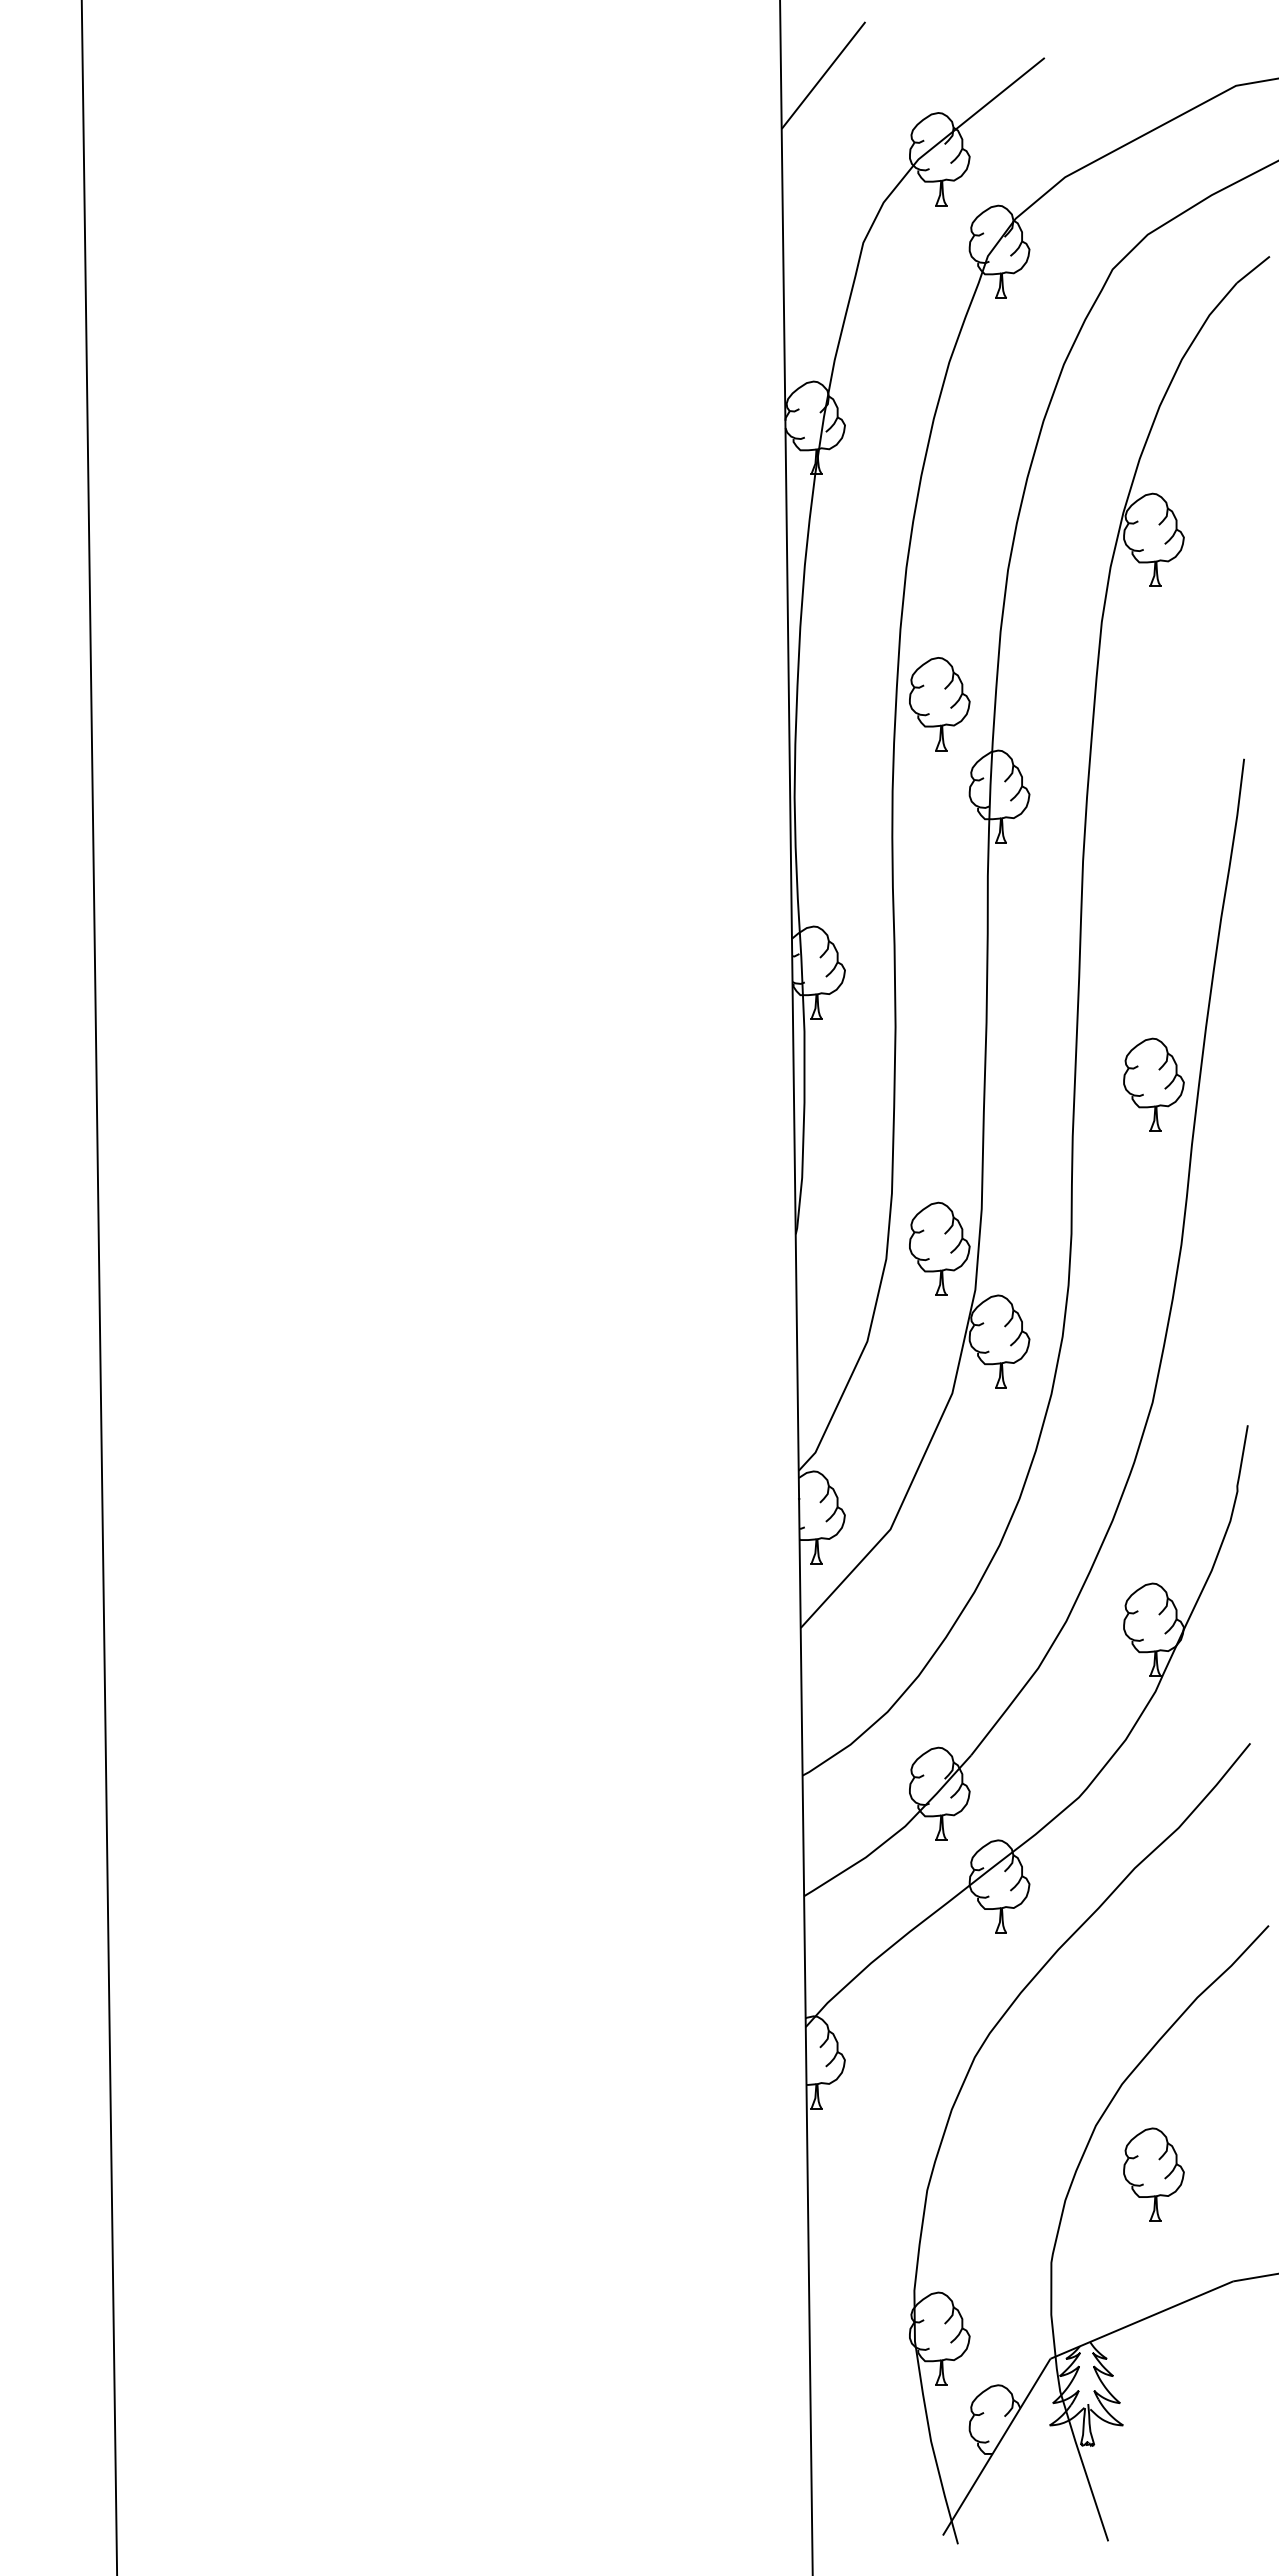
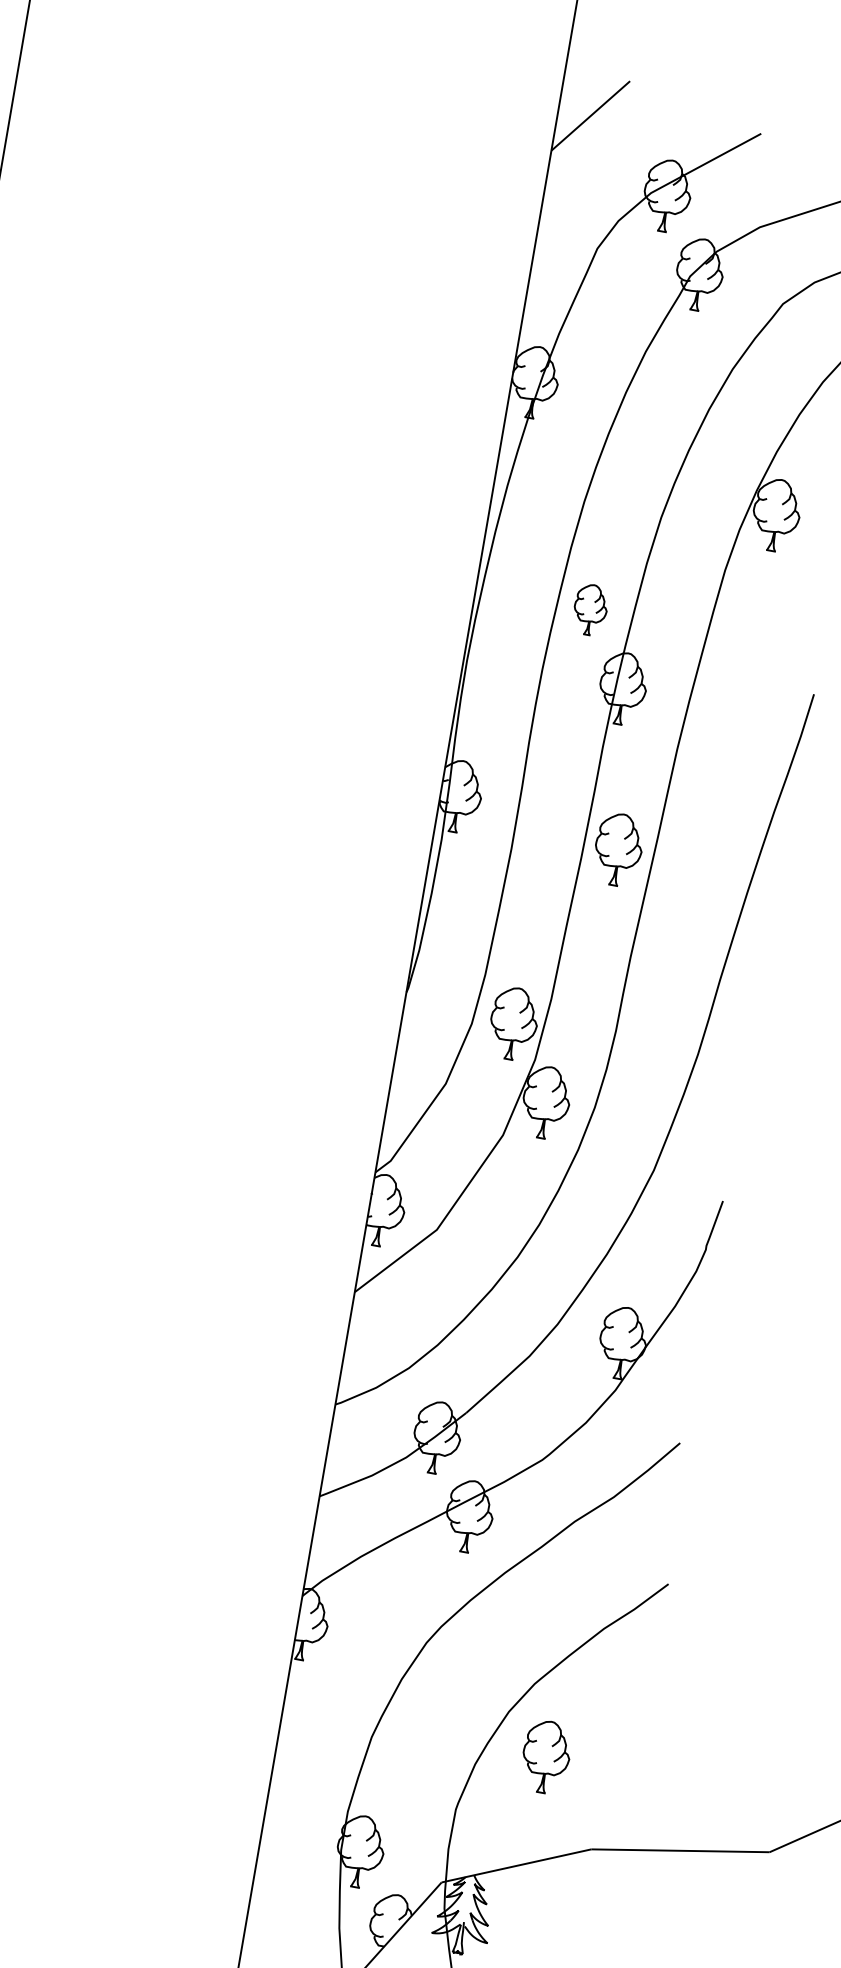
part: (939, 704) -> (590, 610), size x0.7
part: (1153, 1084) -> (618, 849), moved

